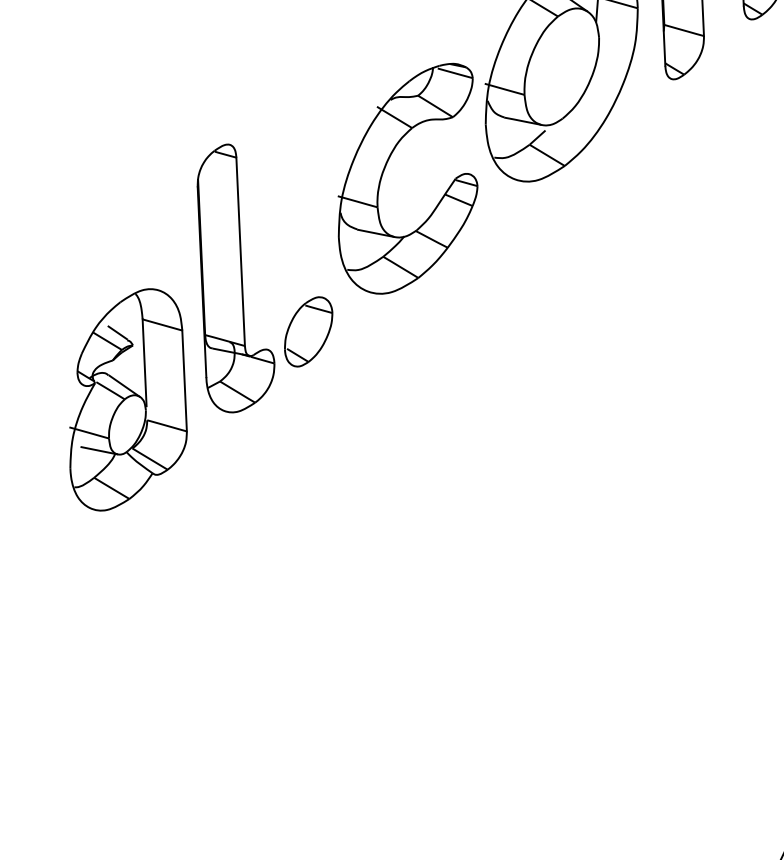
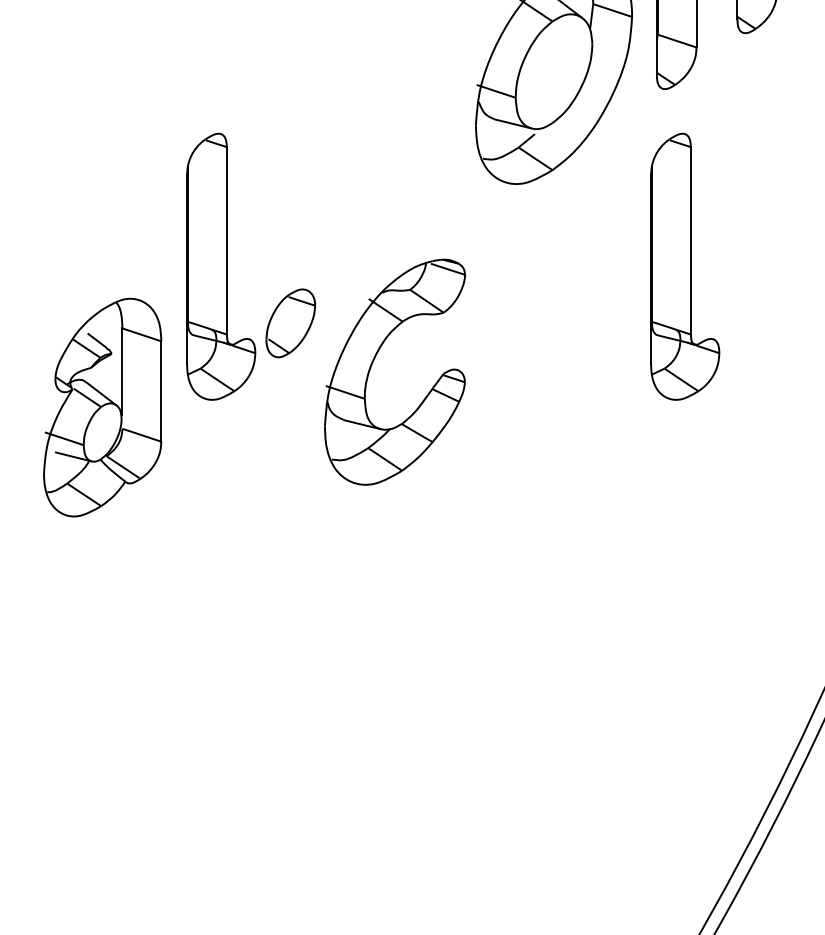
part: (383, 173) -> (372, 365), moved
part: (702, 256) -> (685, 266), added
part: (126, 399) -> (102, 407), moved

